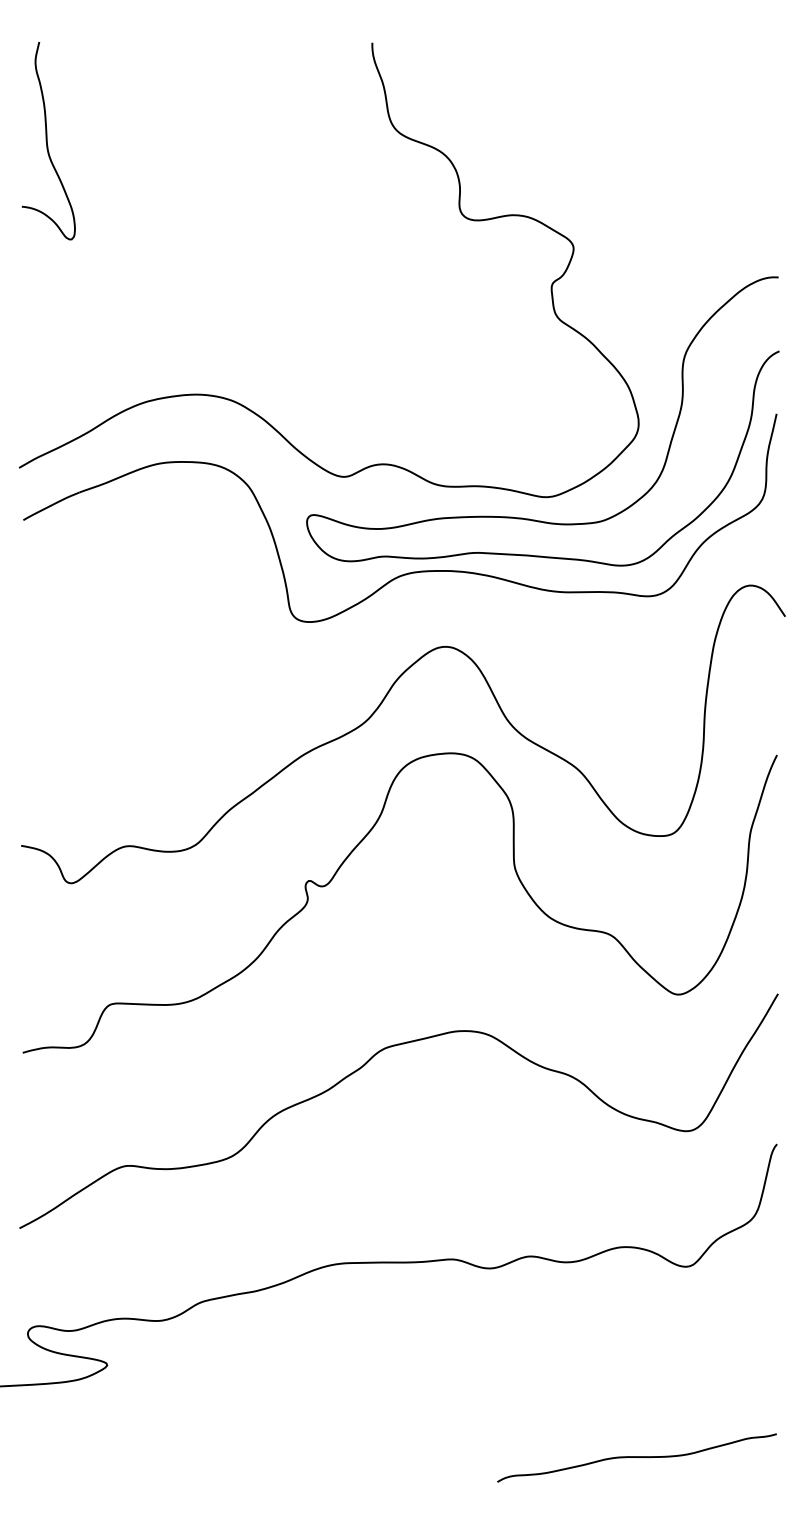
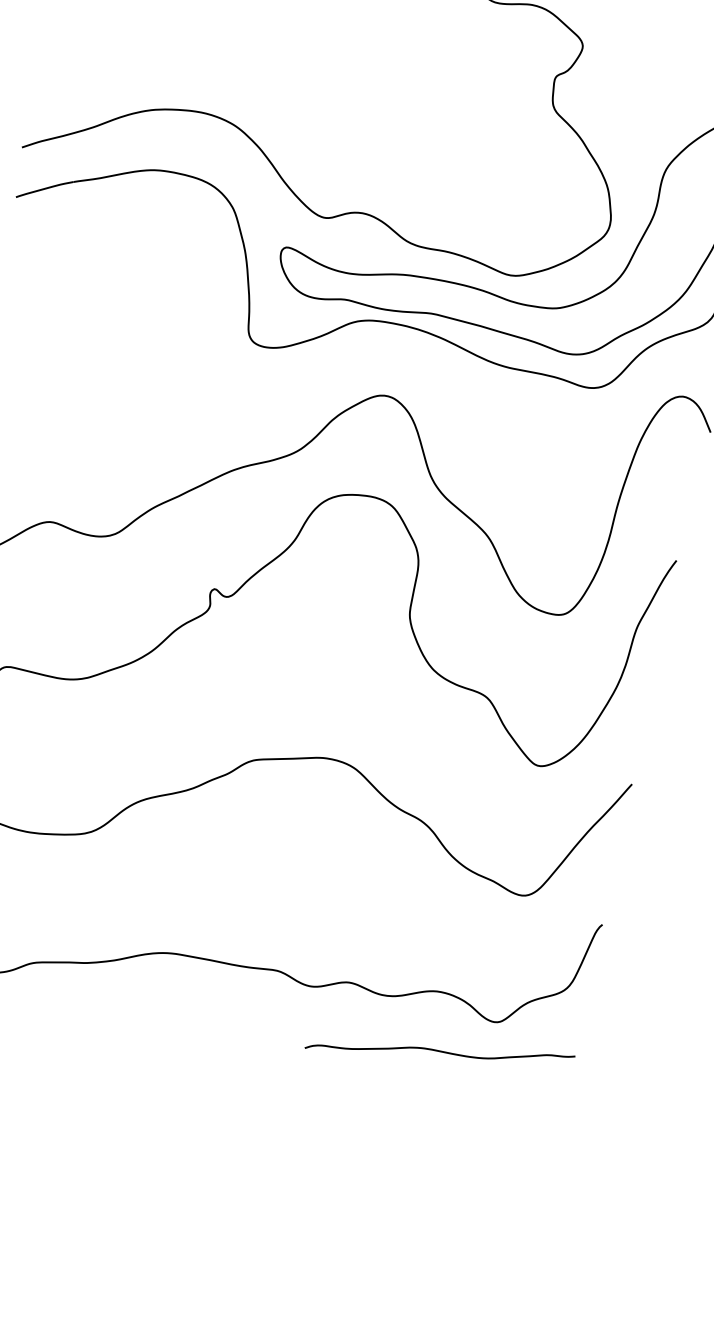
curve: (636, 1457) -> (439, 1051), moved

